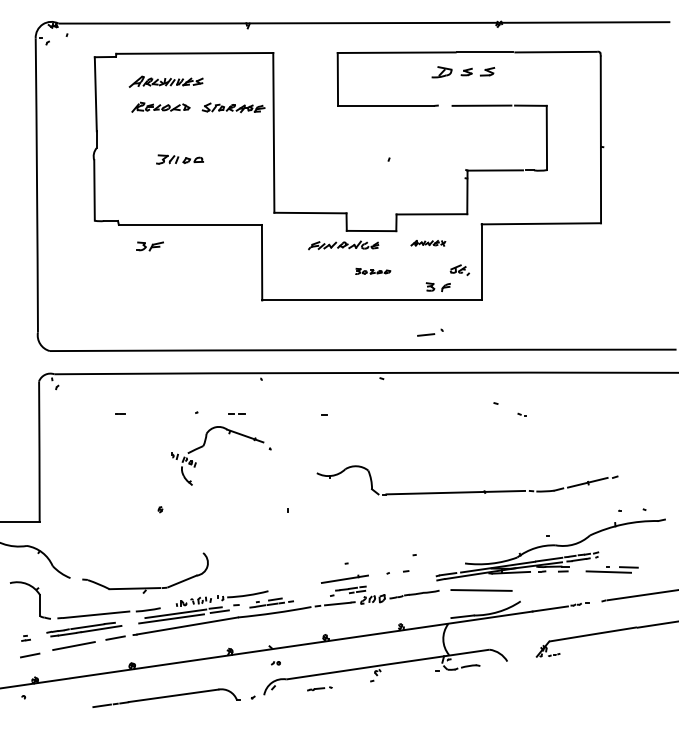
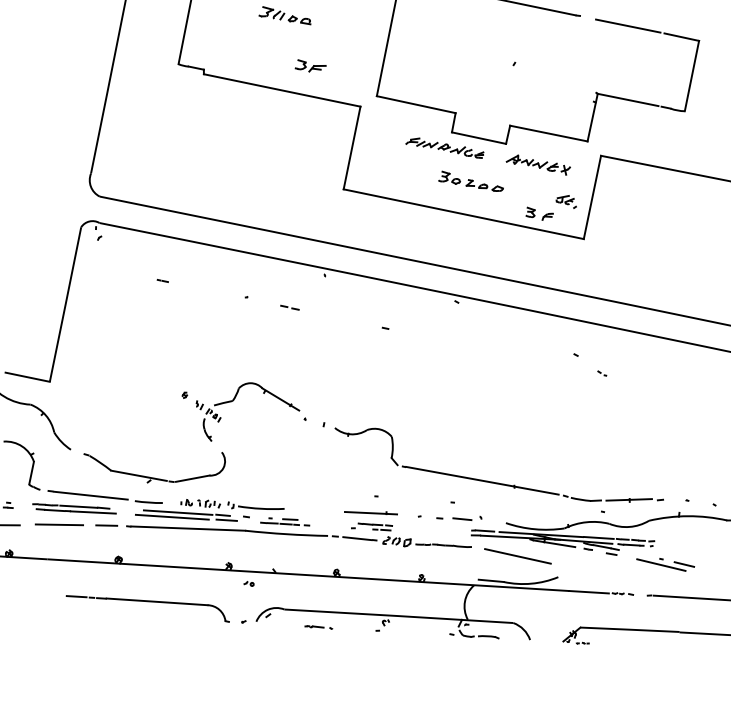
part: (428, 243) -> (538, 164), size x1.67
part: (149, 246) -> (309, 67), moved
part: (372, 271) -> (470, 182), size x1.67
part: (430, 332) -> (467, 517), moved
part: (204, 446) -> (233, 401), moved
part: (467, 491) -> (495, 482), moved
part: (275, 663) -> (248, 583), moved

